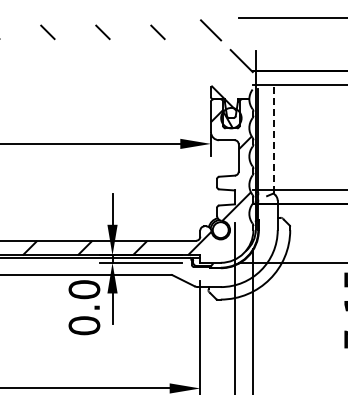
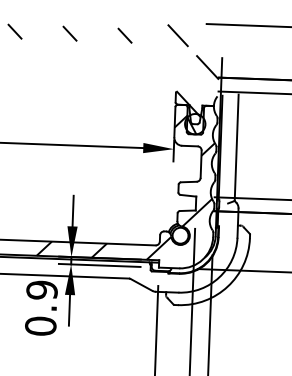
line: (273, 139) -> (236, 147), dashed -> solid
text: (84, 289) -> (42, 290), 0.0 -> 0.9

